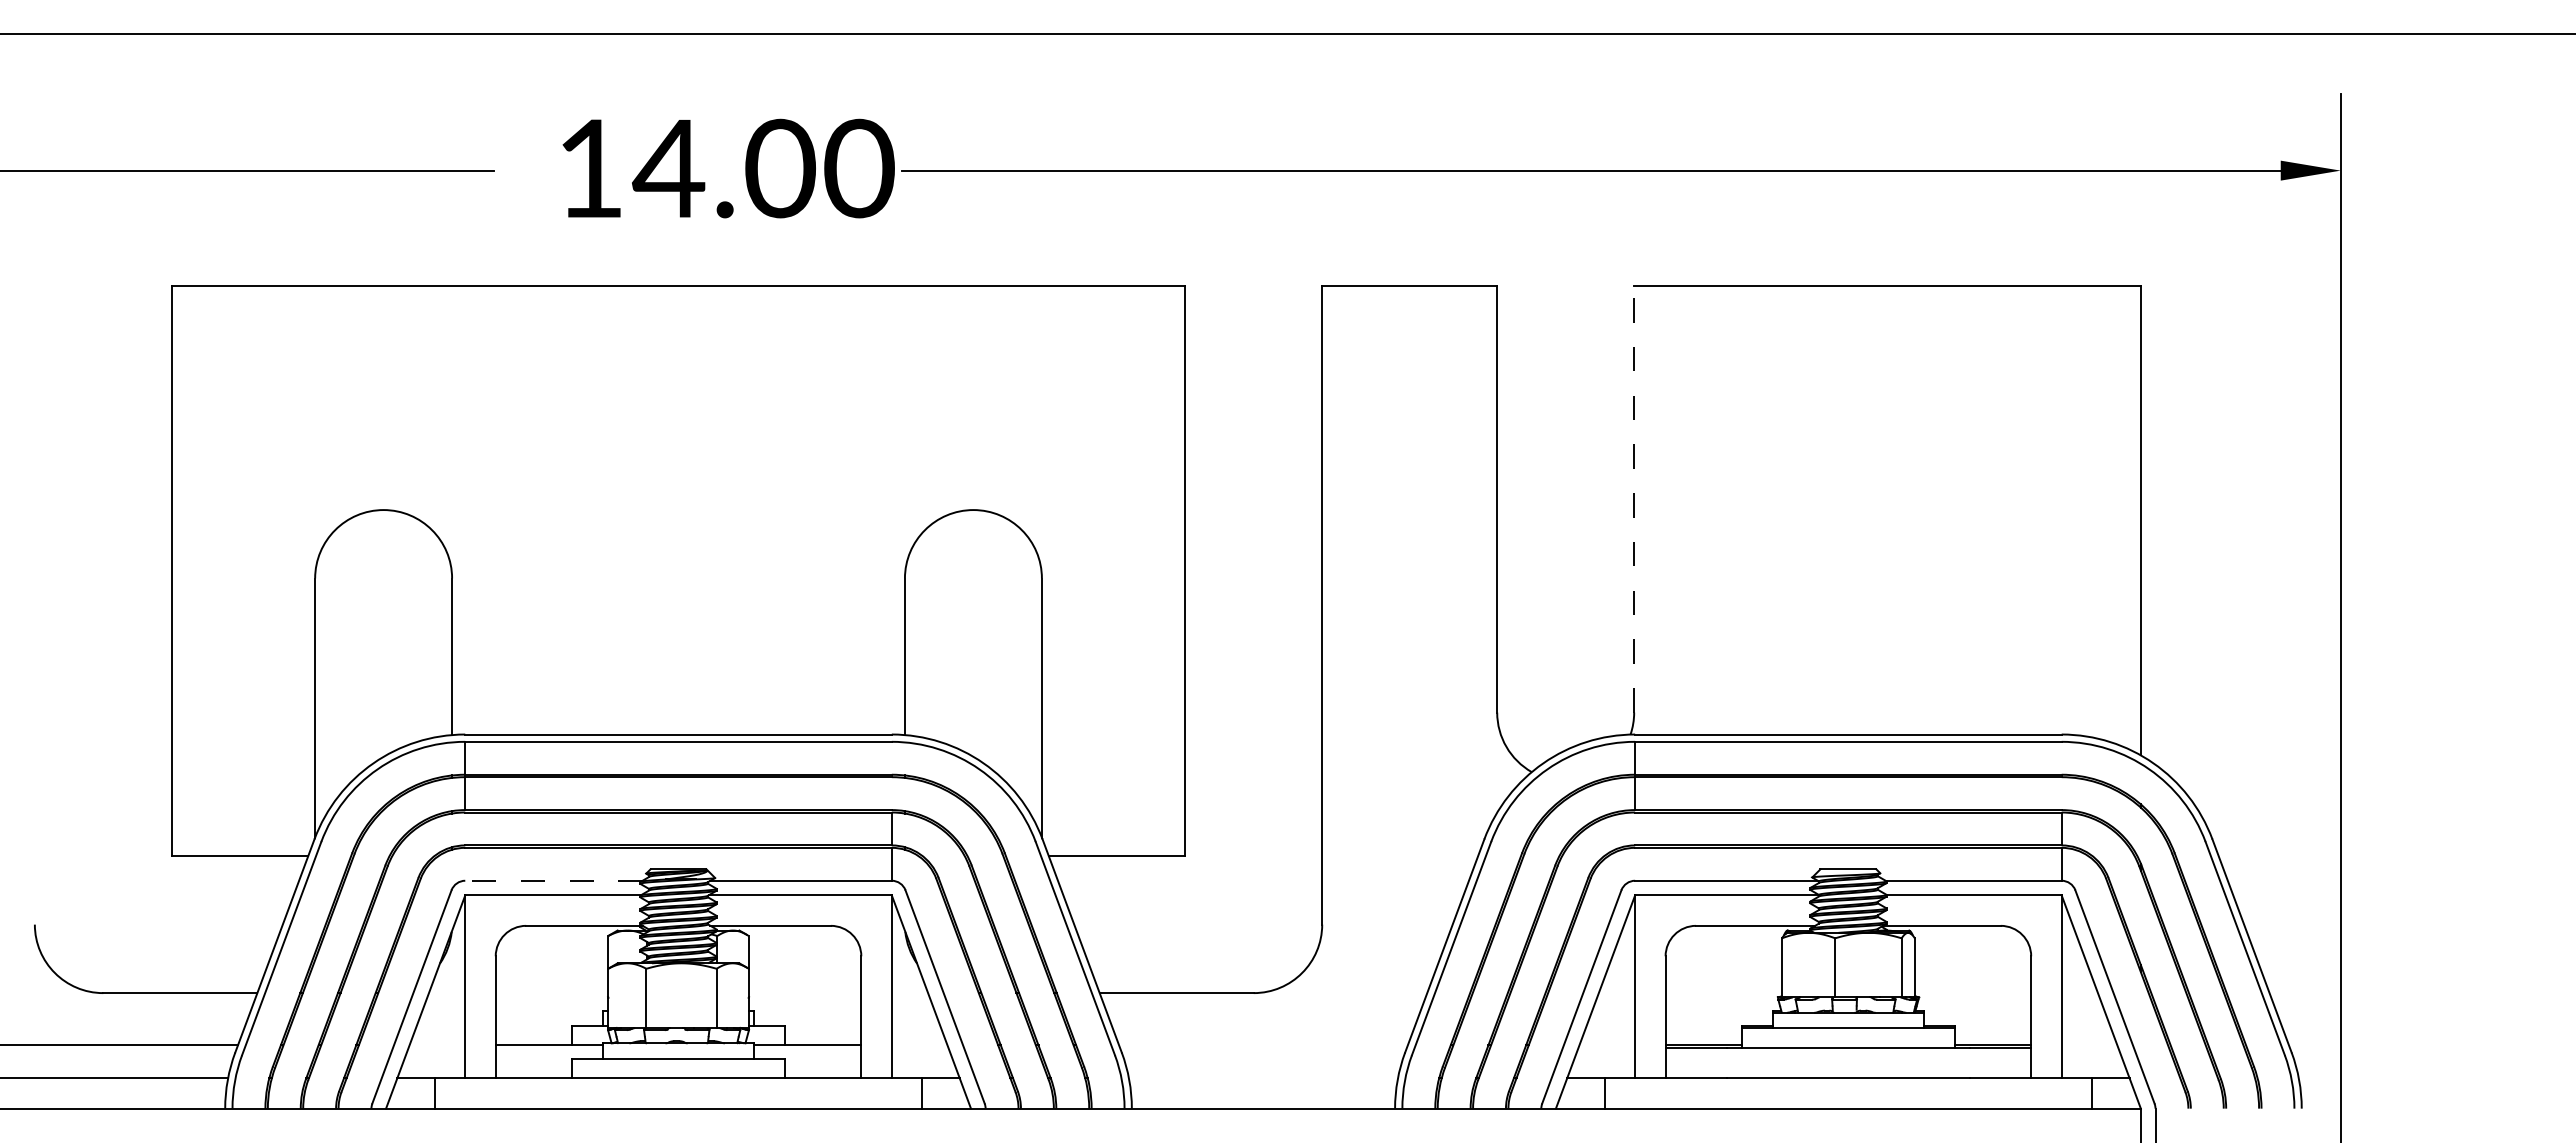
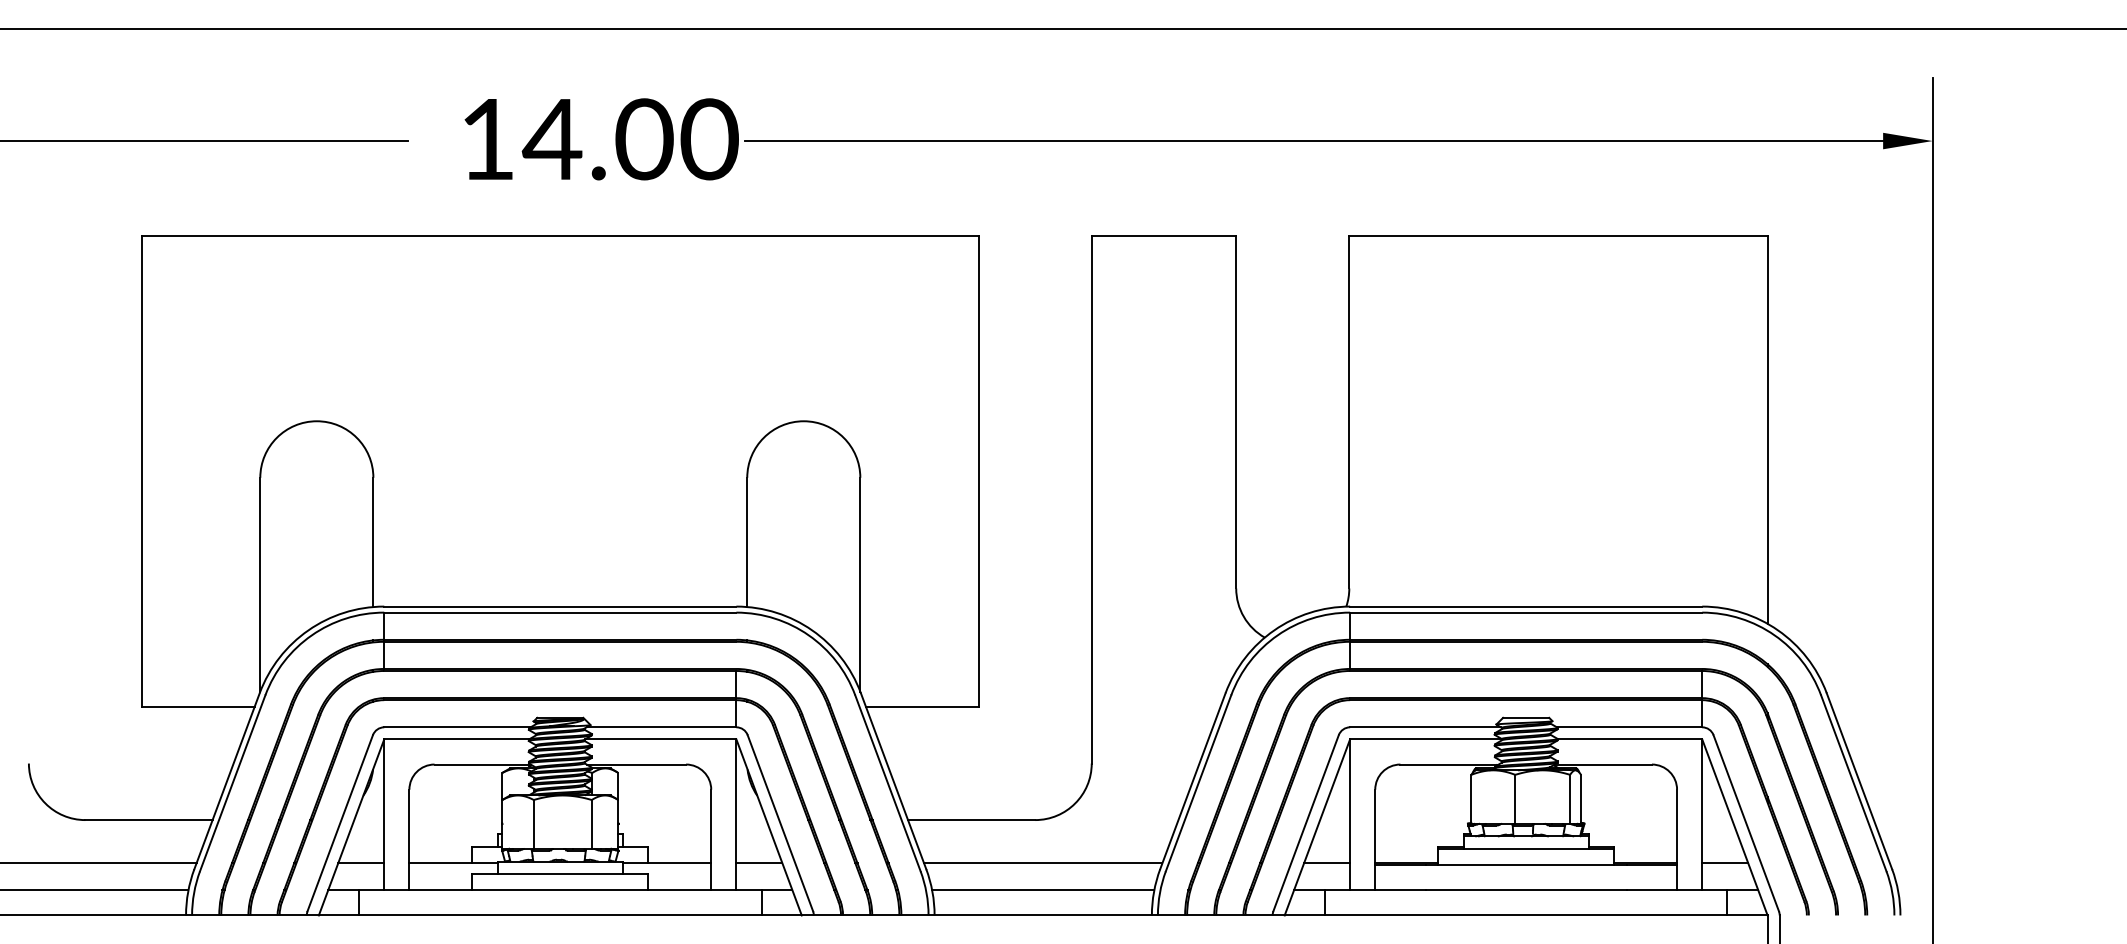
line: (1634, 498) -> (1349, 411), dashed -> solid
line: (553, 880) -> (457, 727), dashed -> solid
line: (437, 1045) -> (361, 863), added
line: (919, 1045) -> (759, 863), added
line: (1263, 1045) -> (1043, 863), added
line: (1607, 1045) -> (1327, 863), added
line: (2089, 1045) -> (1725, 863), added
line: (1262, 1078) -> (1042, 890), added

